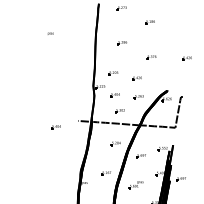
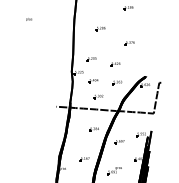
part: (186, 58) -> (164, 44), removed
part: (55, 127) -> (33, 113), removed
part: (180, 179) -> (158, 165), removed

